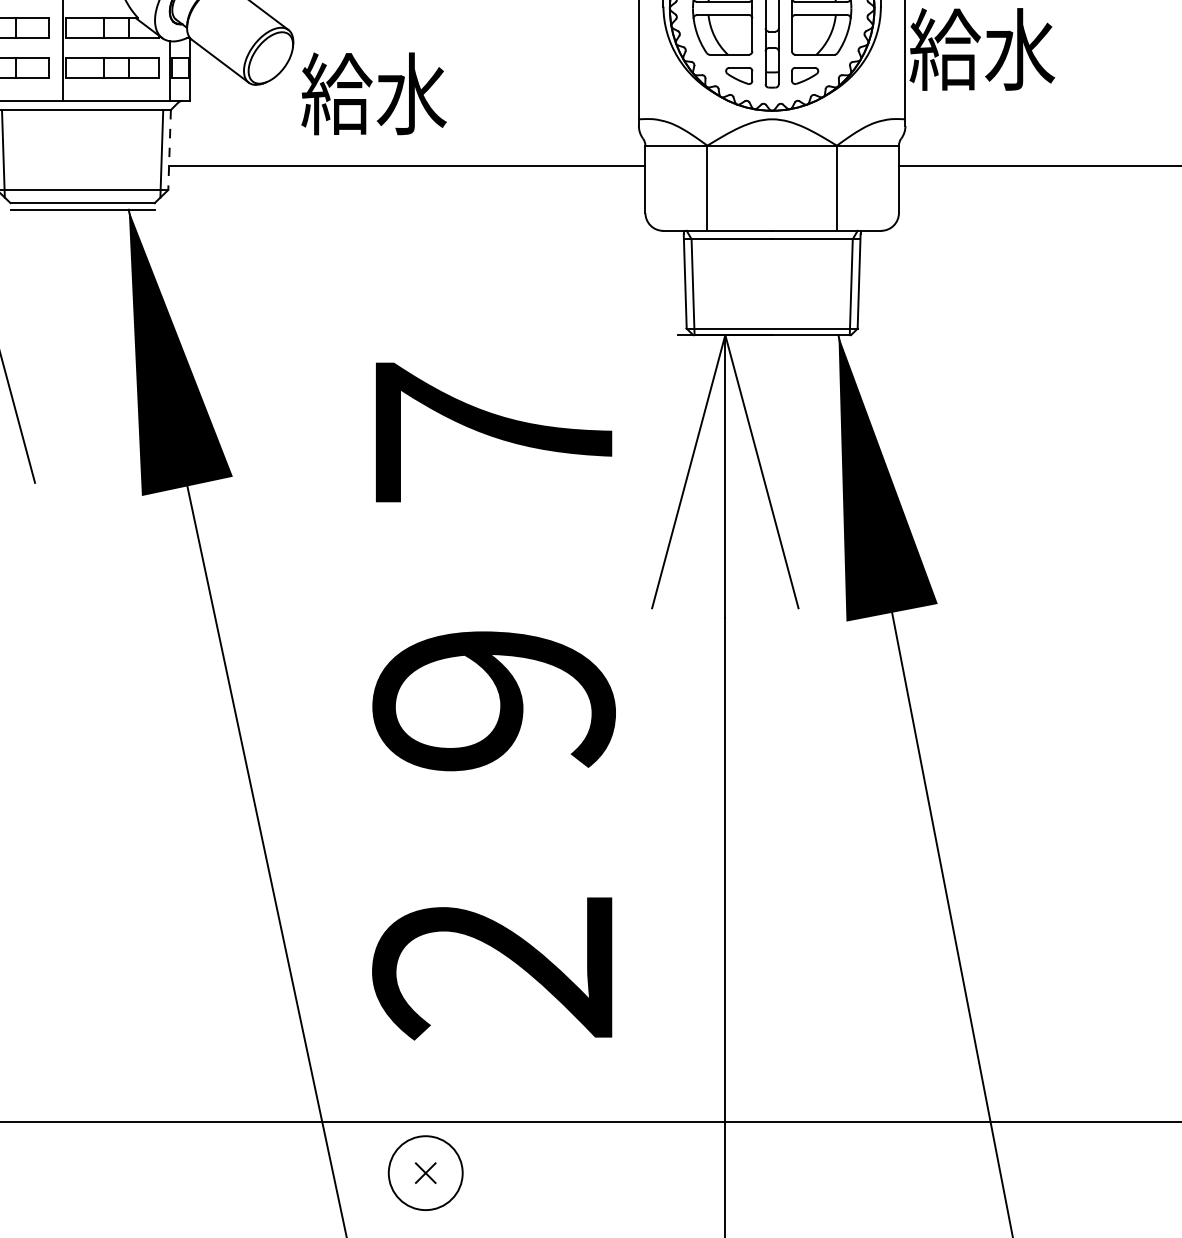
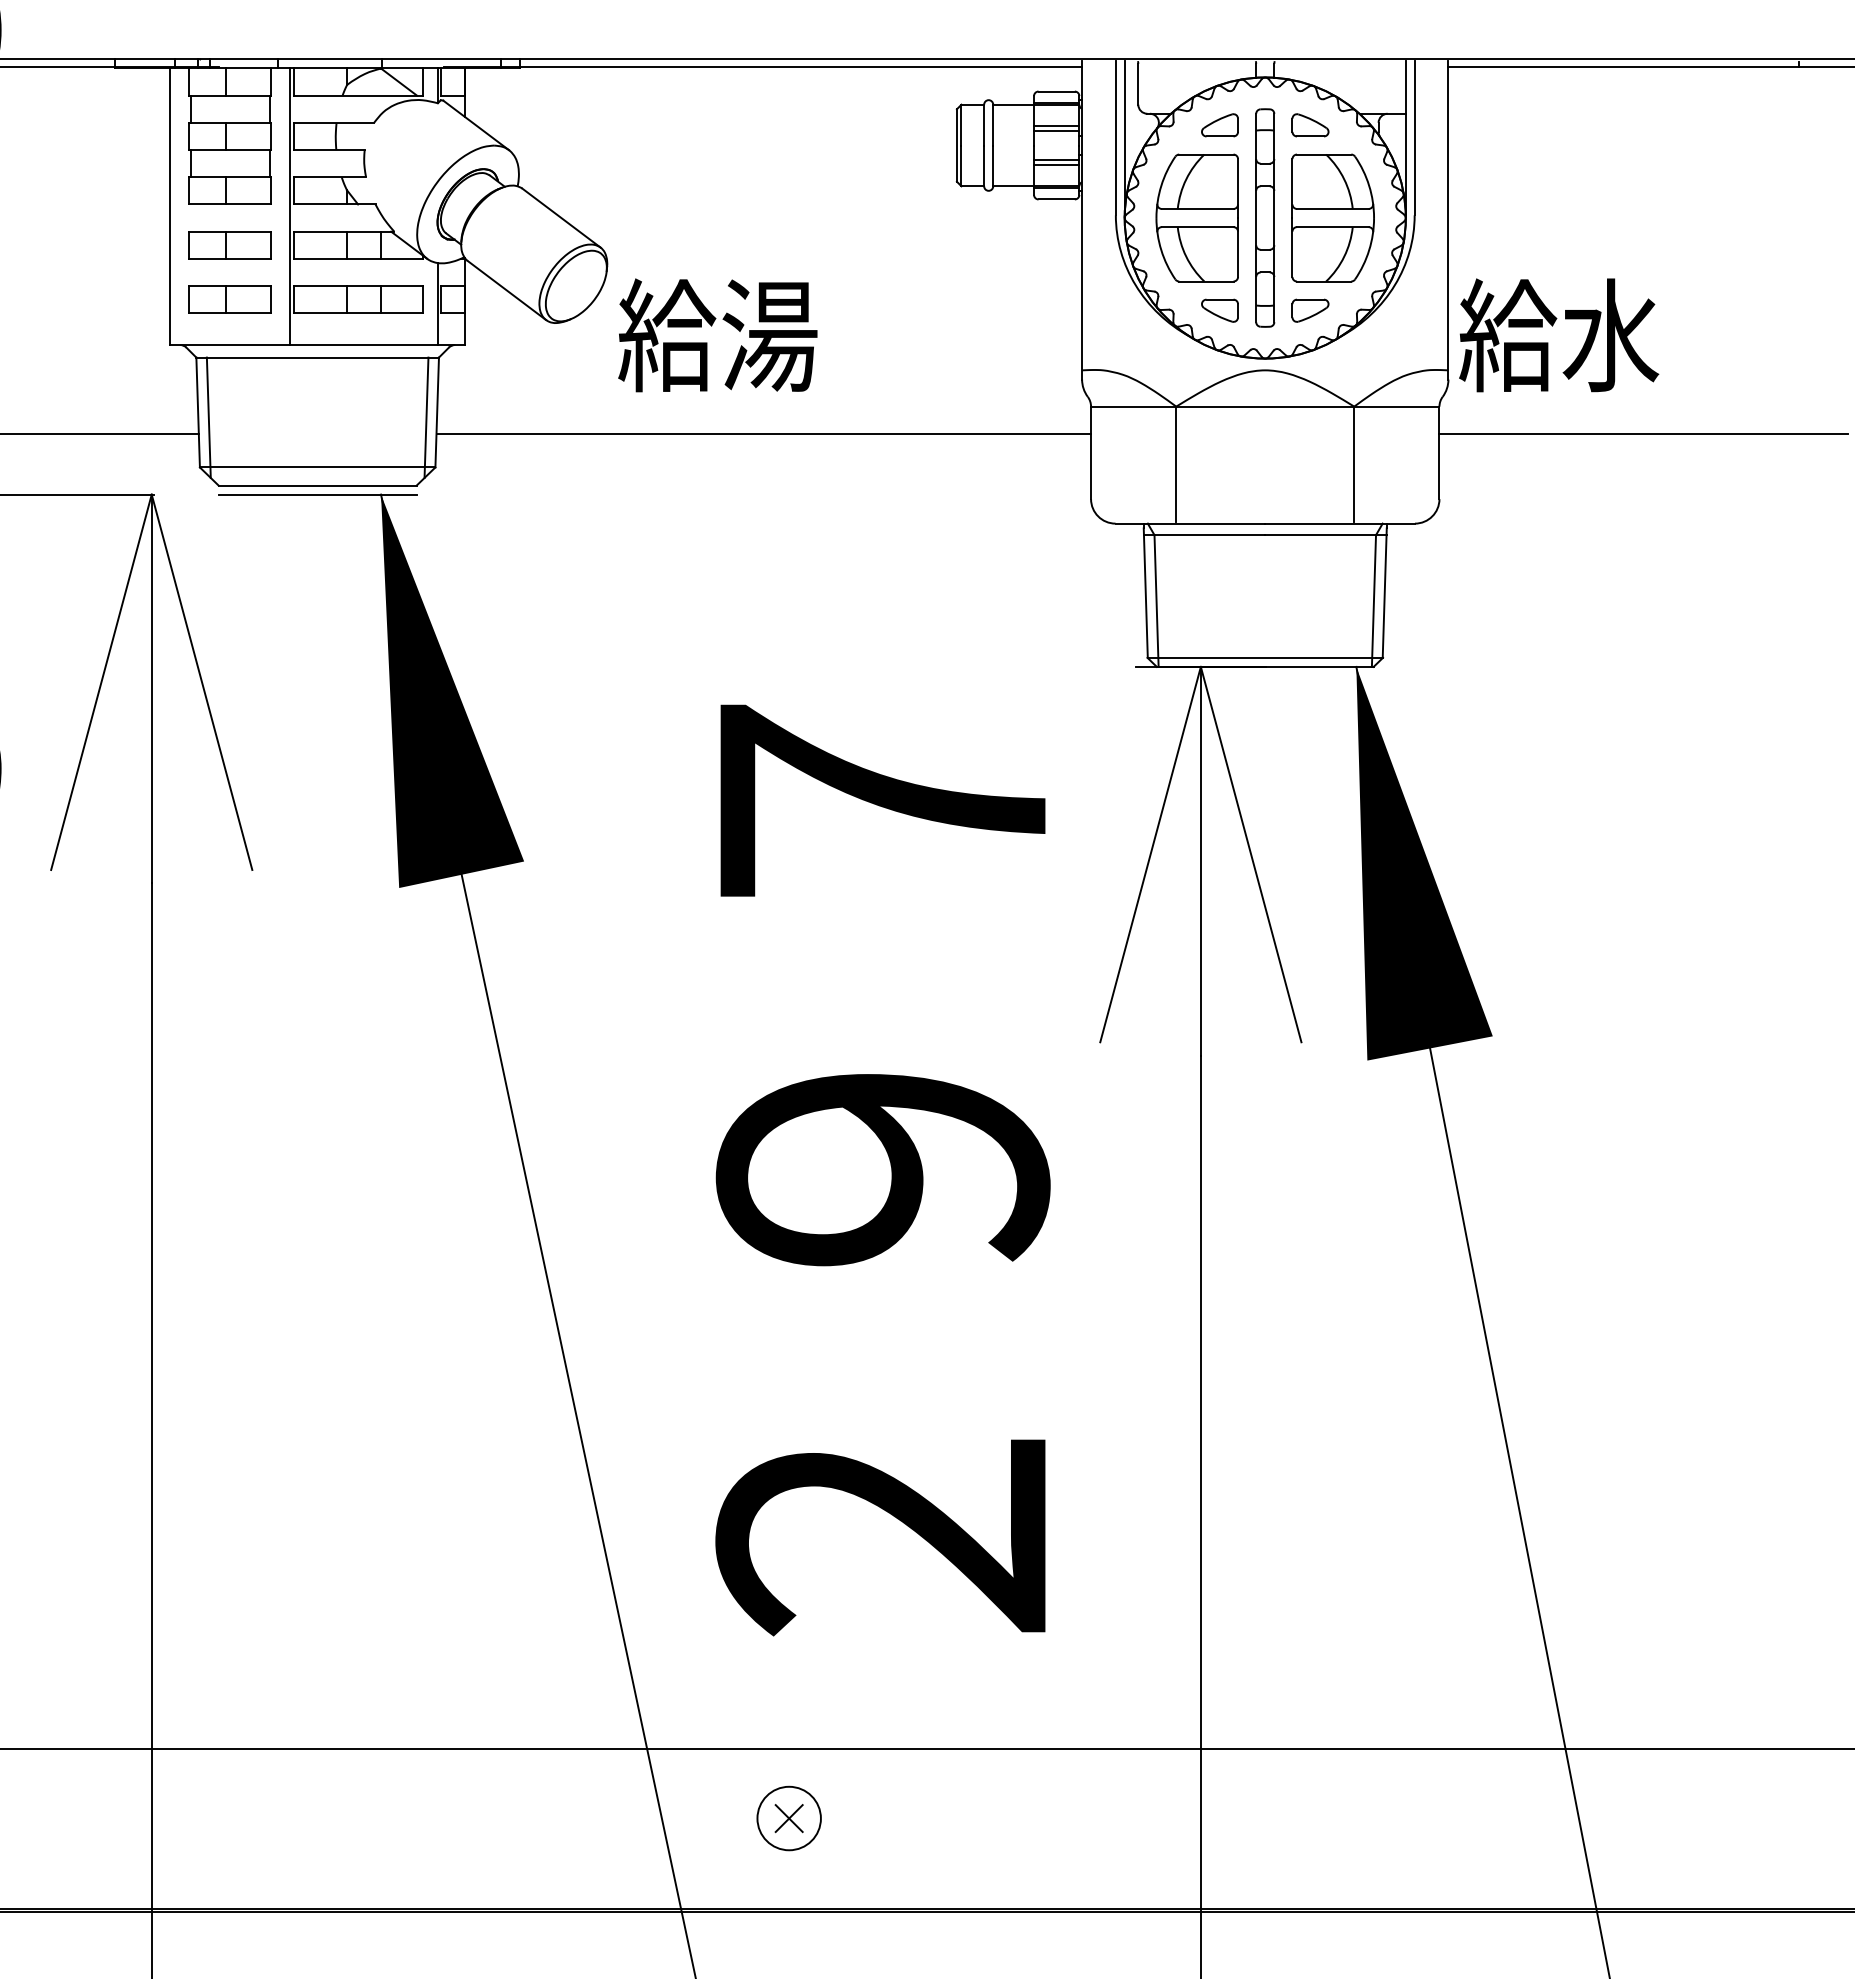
text: (982, 49) -> (1559, 335), moved
text: (411, 93) -> (769, 335), 給水 -> 給湯
line: (169, 149) -> (437, 412), dashed -> solid
circle: (425, 1173) -> (788, 1818), size x0.62

